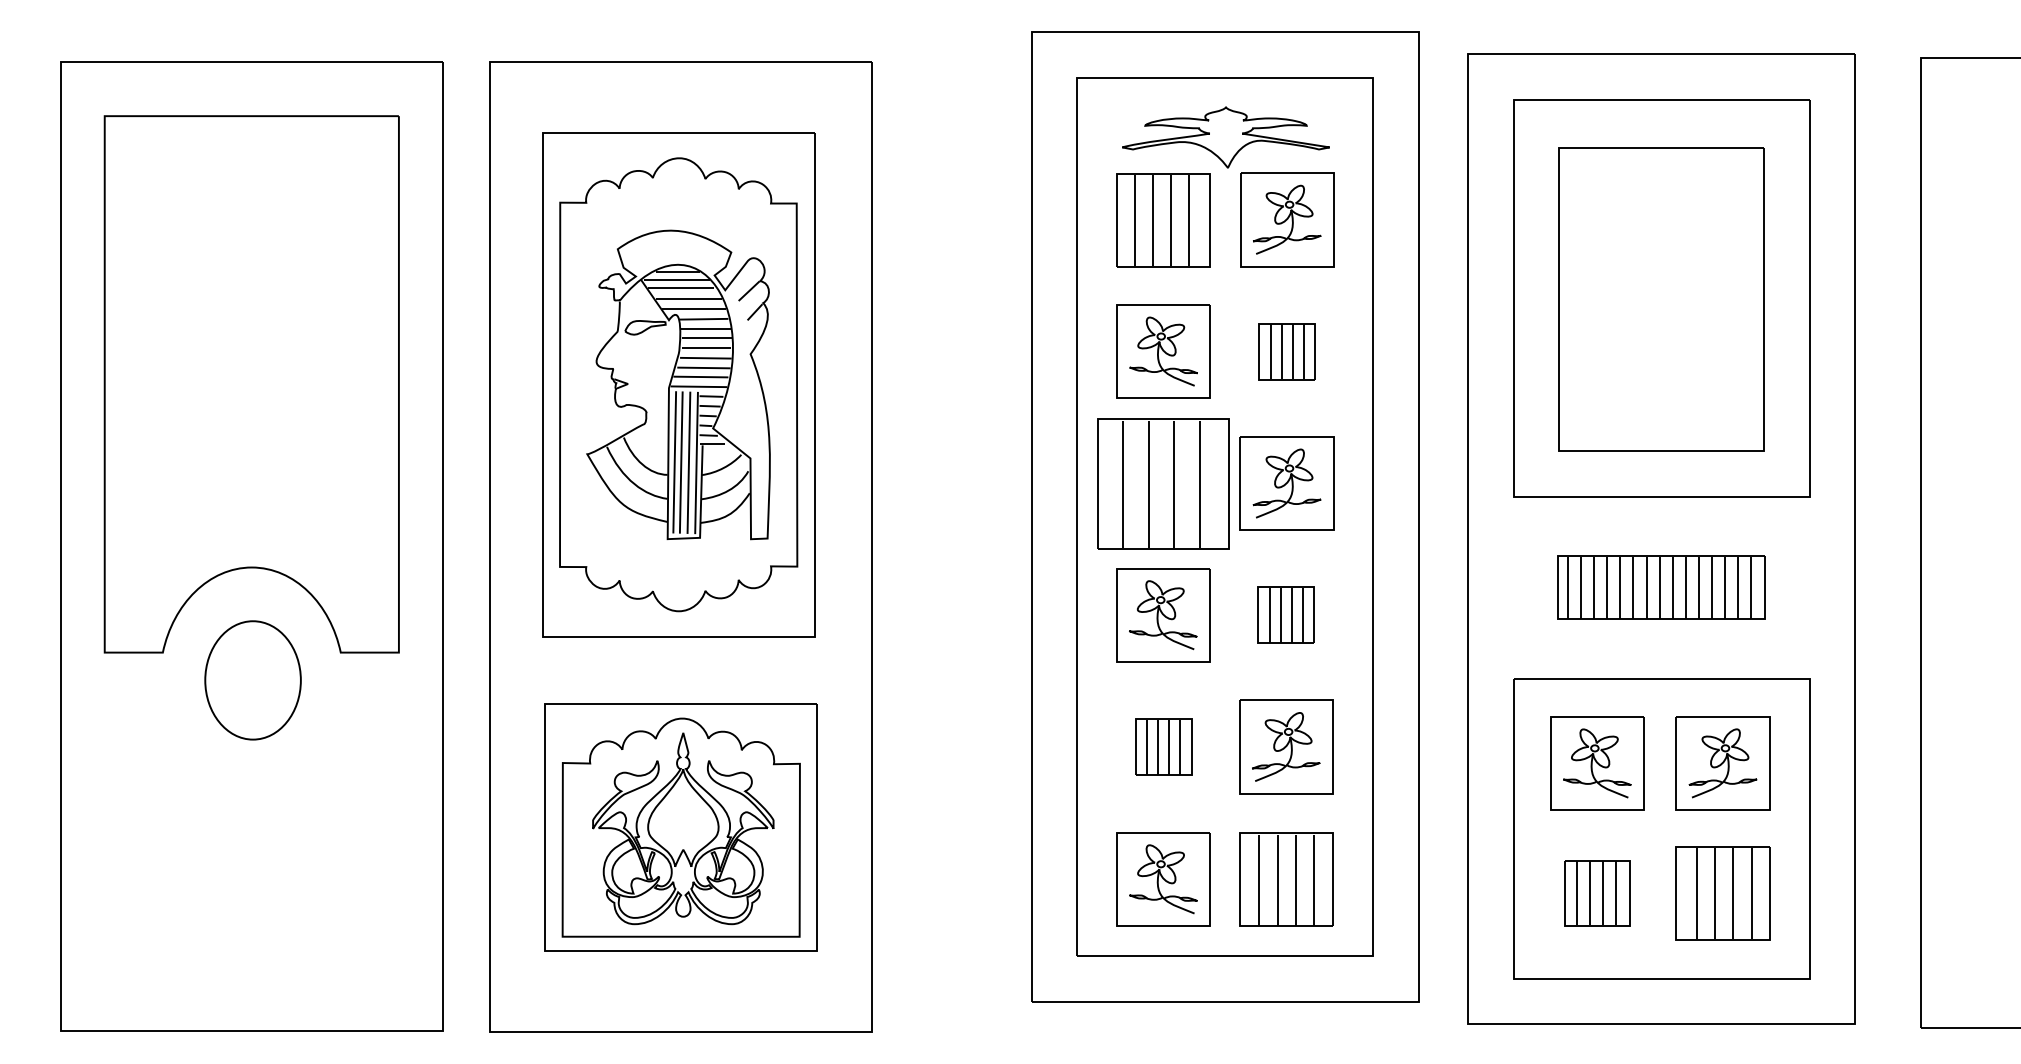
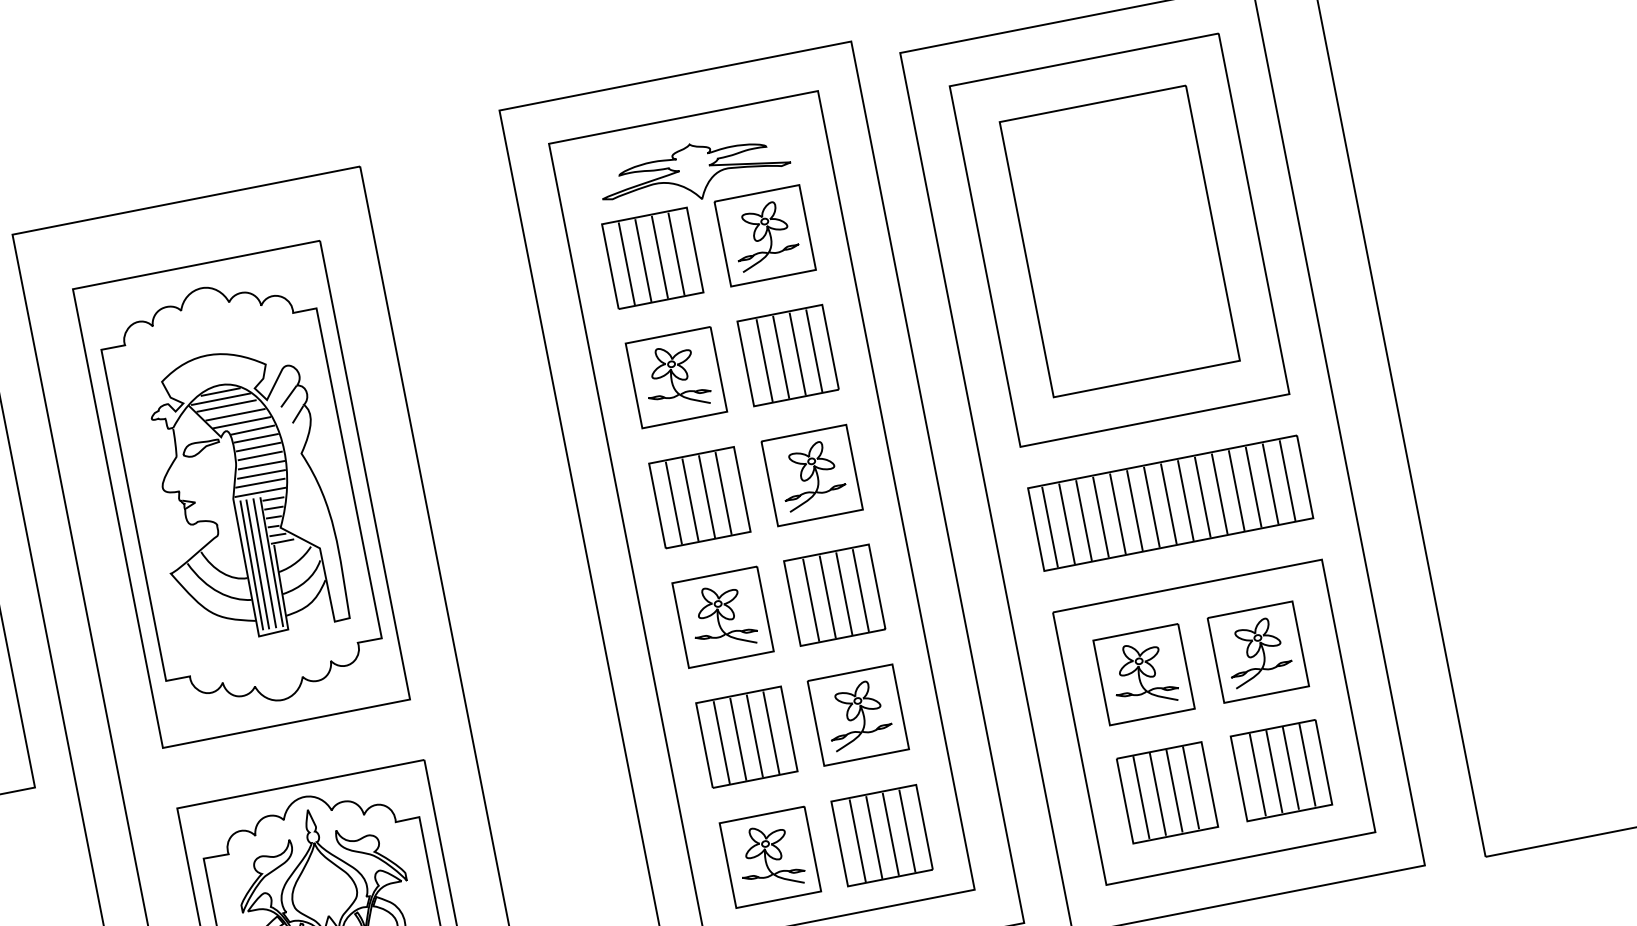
part: (1286, 351) -> (788, 355), size x1.67
part: (1163, 483) -> (699, 497), size x0.71
part: (1660, 587) -> (1170, 503), size x1.43
part: (1285, 614) -> (834, 594), size x1.67
part: (1163, 747) -> (746, 737), size x1.67
part: (1597, 893) -> (1167, 792), size x1.43

